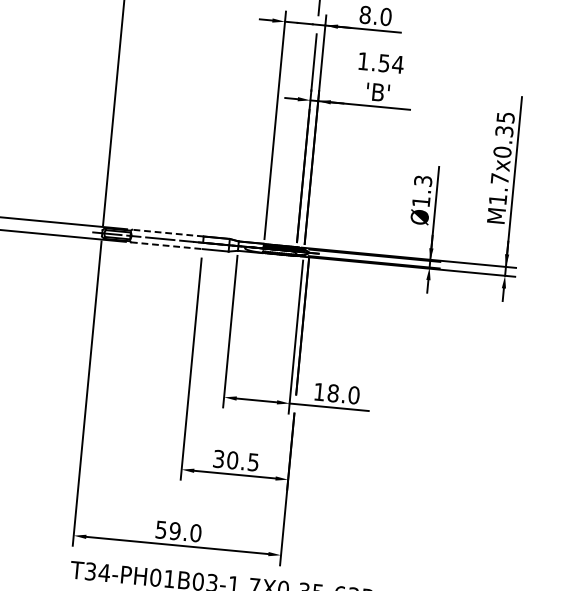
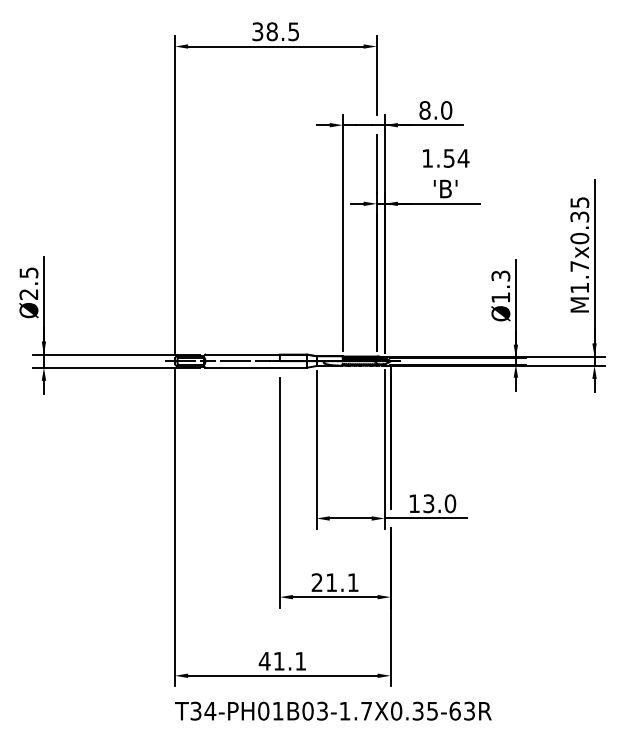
line: (167, 232) -> (242, 354), dashed -> solid
line: (167, 245) -> (243, 367), dashed -> solid
text: (332, 393) -> (428, 503), 18.0 -> 13.0
text: (235, 460) -> (334, 582), 30.5 -> 21.1
text: (178, 530) -> (282, 660), 59.0 -> 41.1

